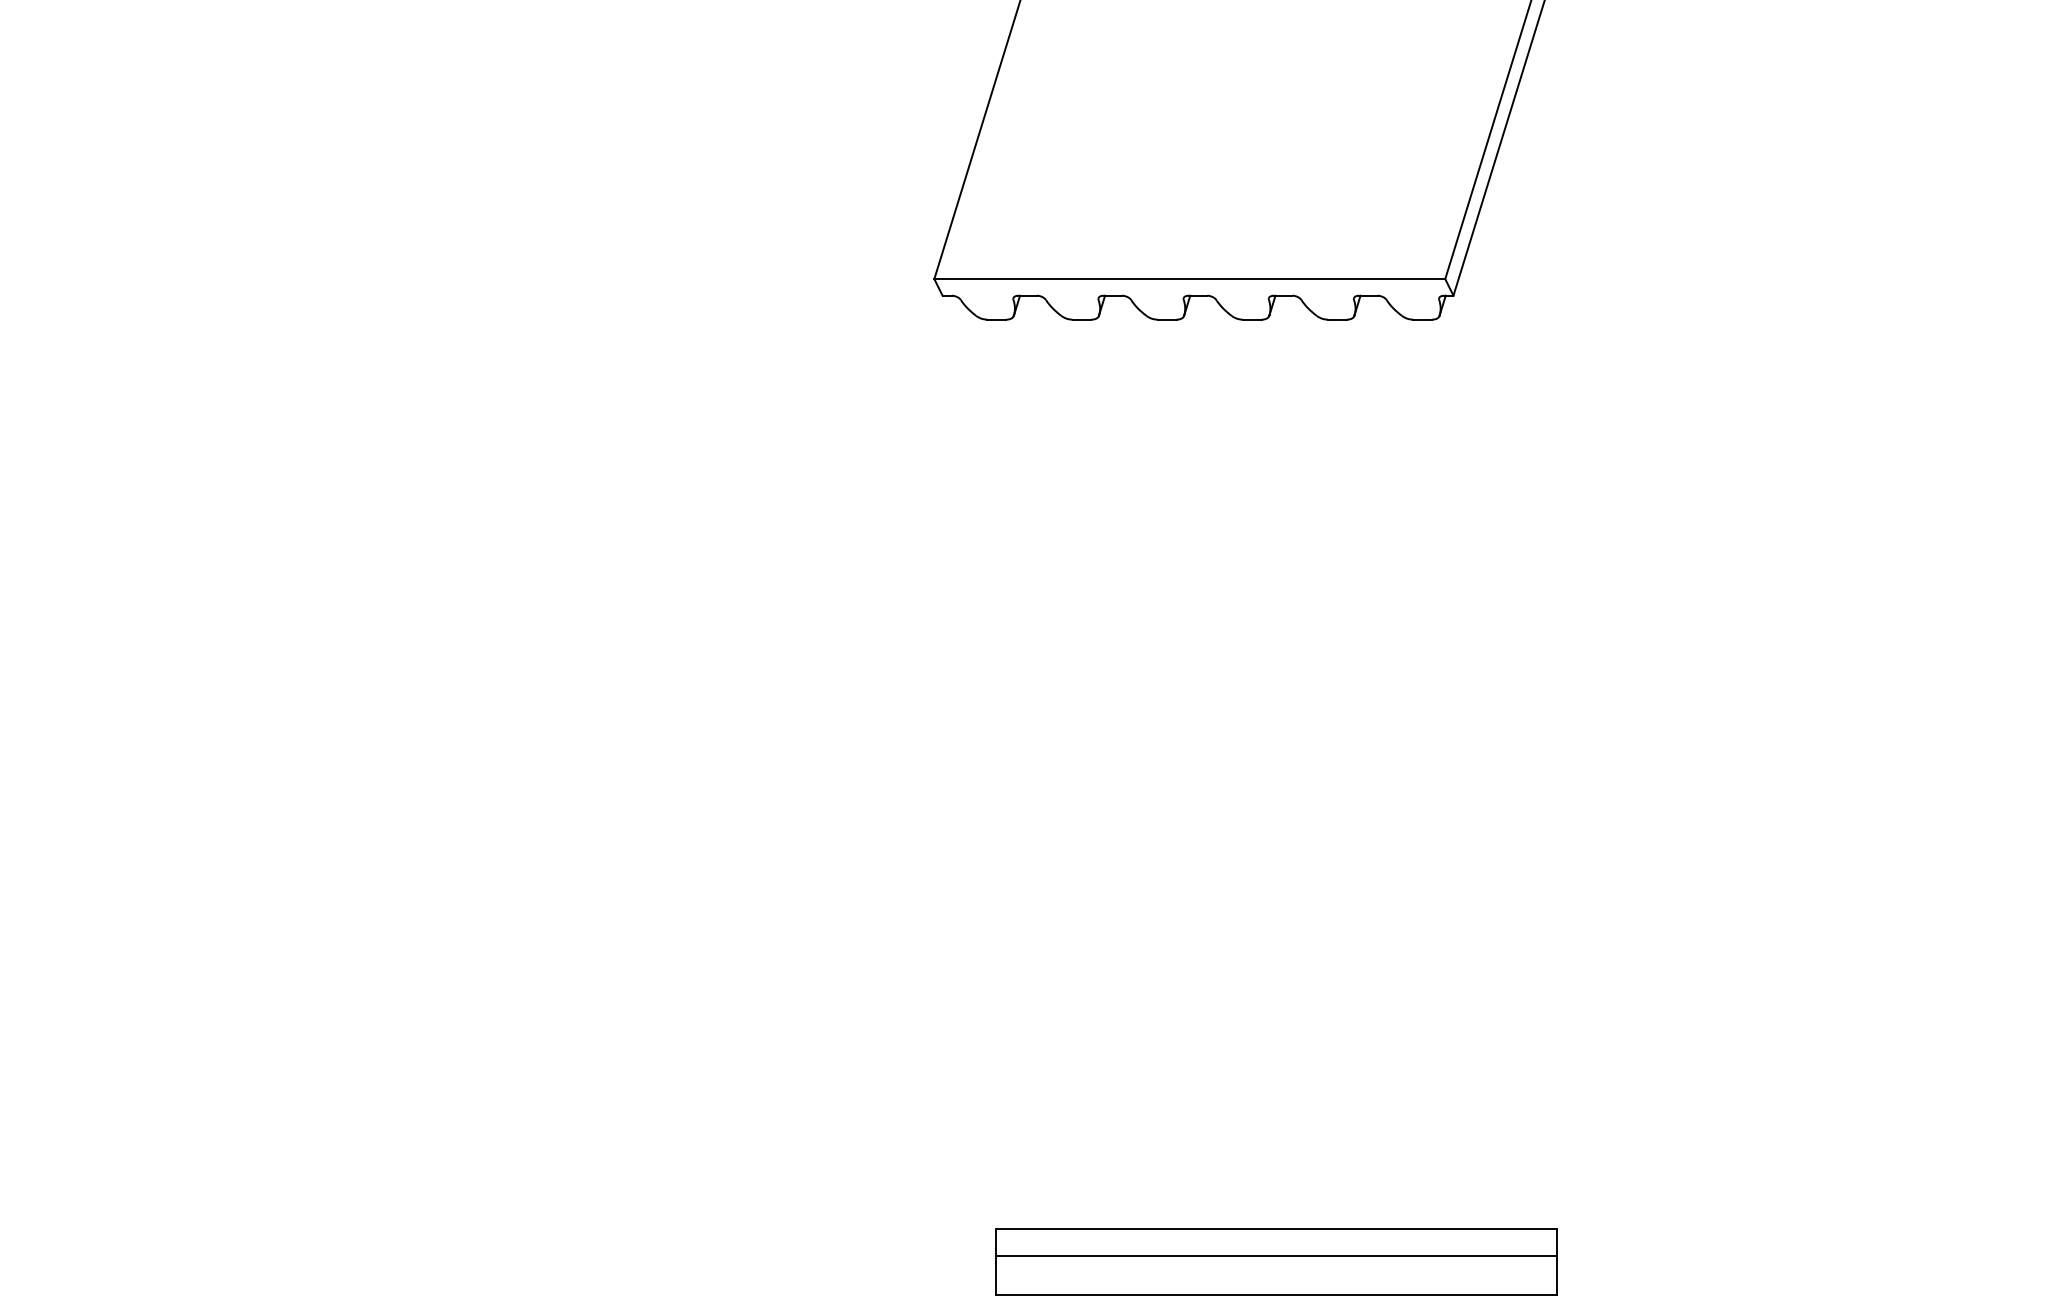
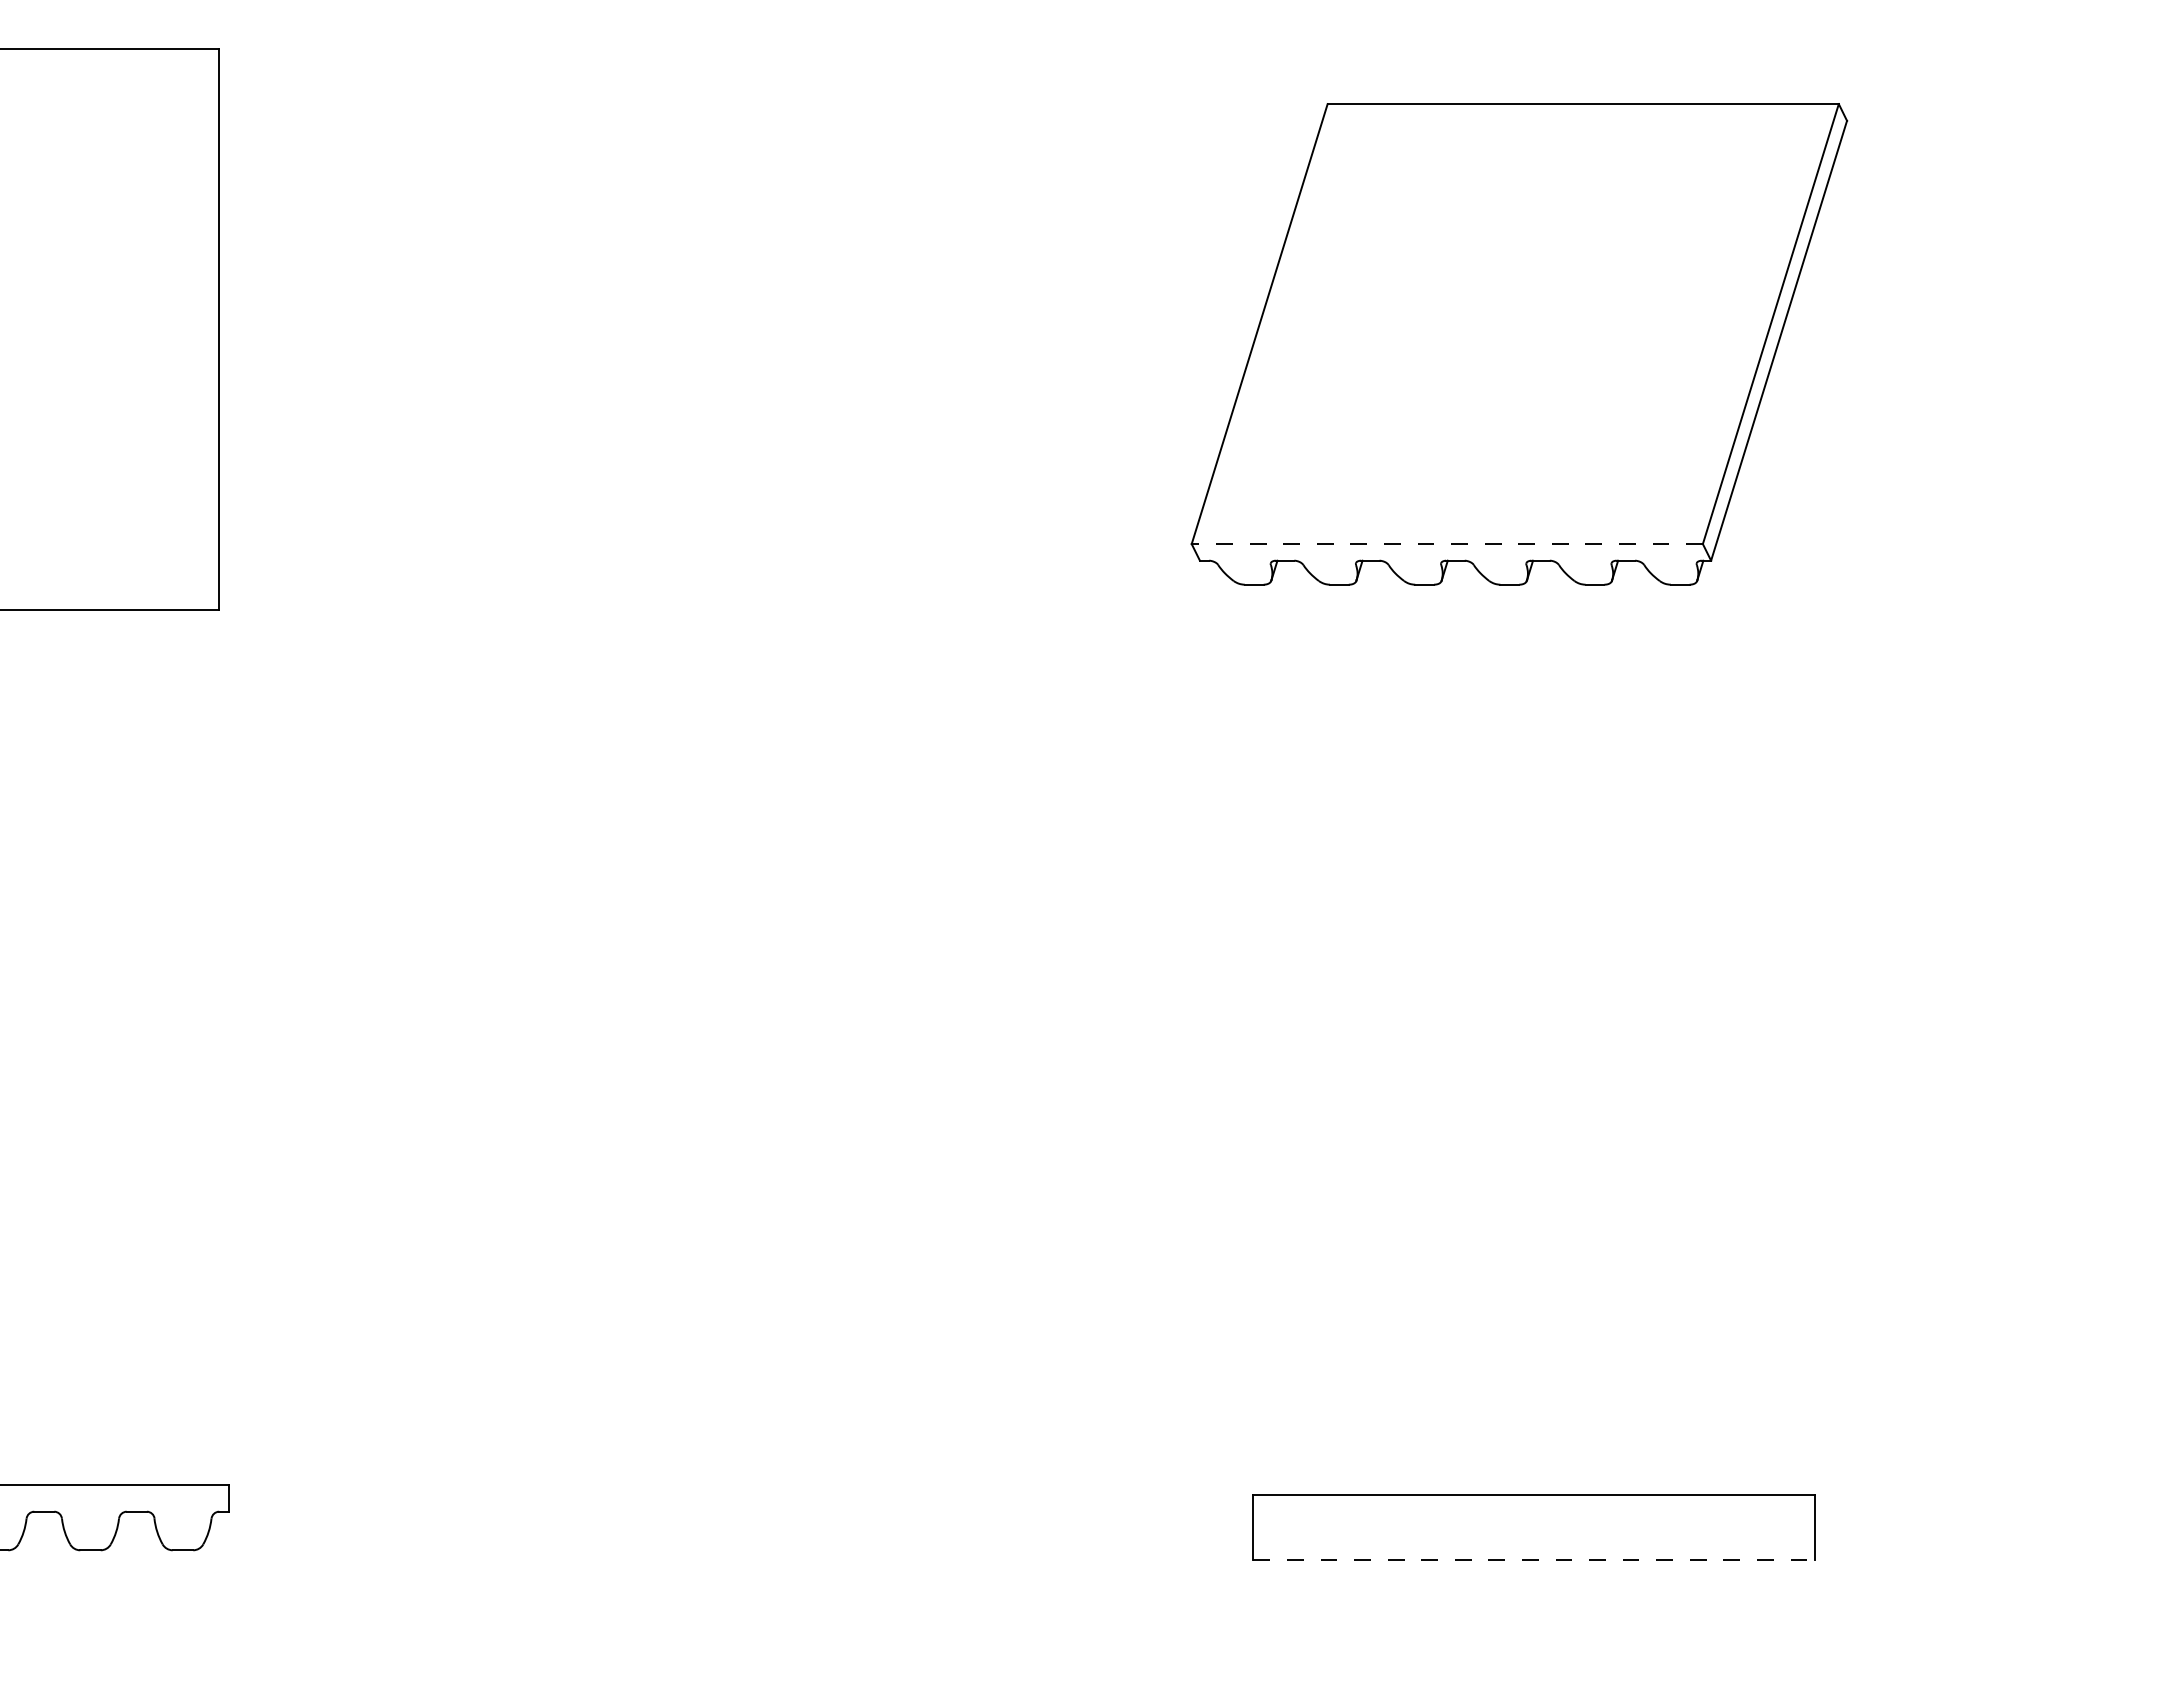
line: (1189, 279) -> (1447, 544), solid -> dashed
line: (1276, 1256) -> (1534, 1521), removed
line: (1276, 1294) -> (1534, 1560), solid -> dashed

